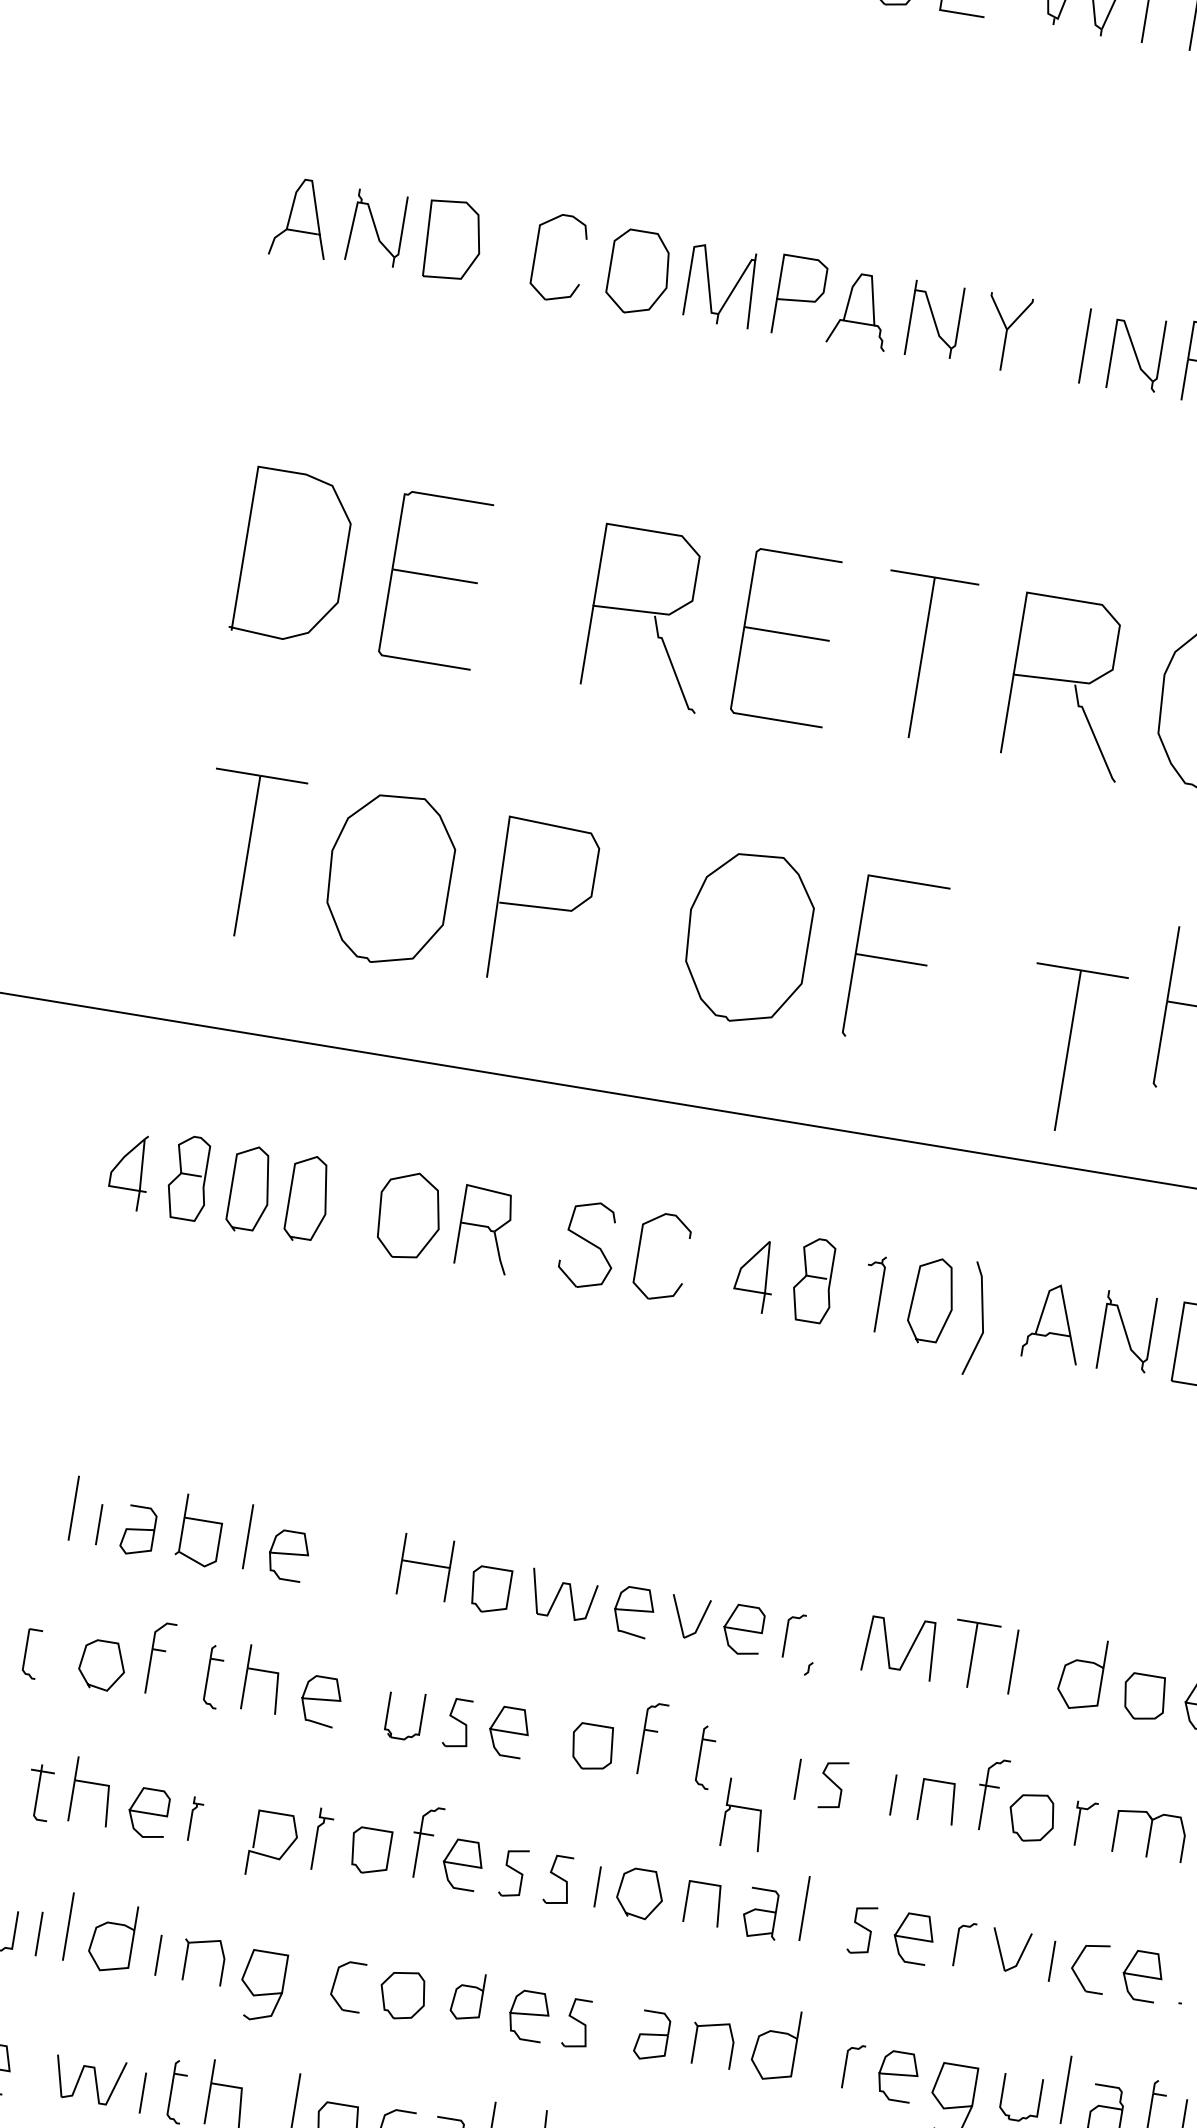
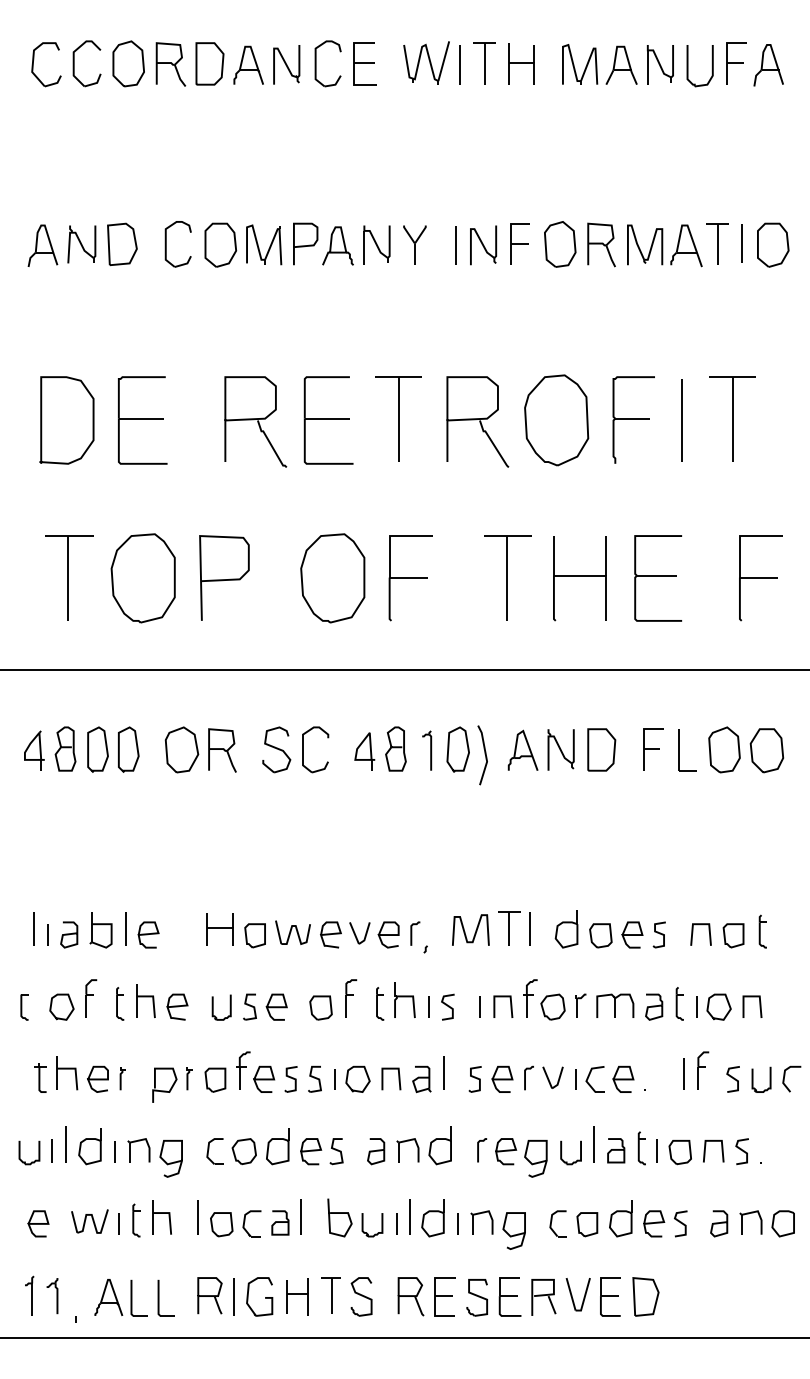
part: (1069, 1048) -> (507, 577), moved
part: (743, 1813) -> (404, 999), moved
part: (321, 1839) -> (189, 1078), size x0.71
part: (467, 1995) -> (277, 1146), size x1.43

